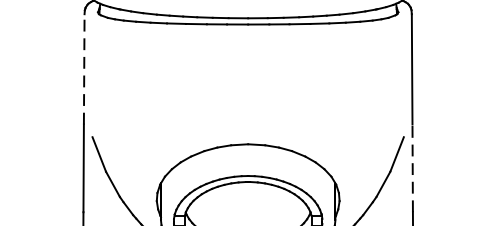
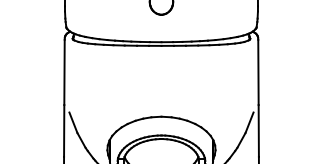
line: (84, 69) -> (64, 72), dashed -> solid
line: (412, 167) -> (258, 130), dashed -> solid

